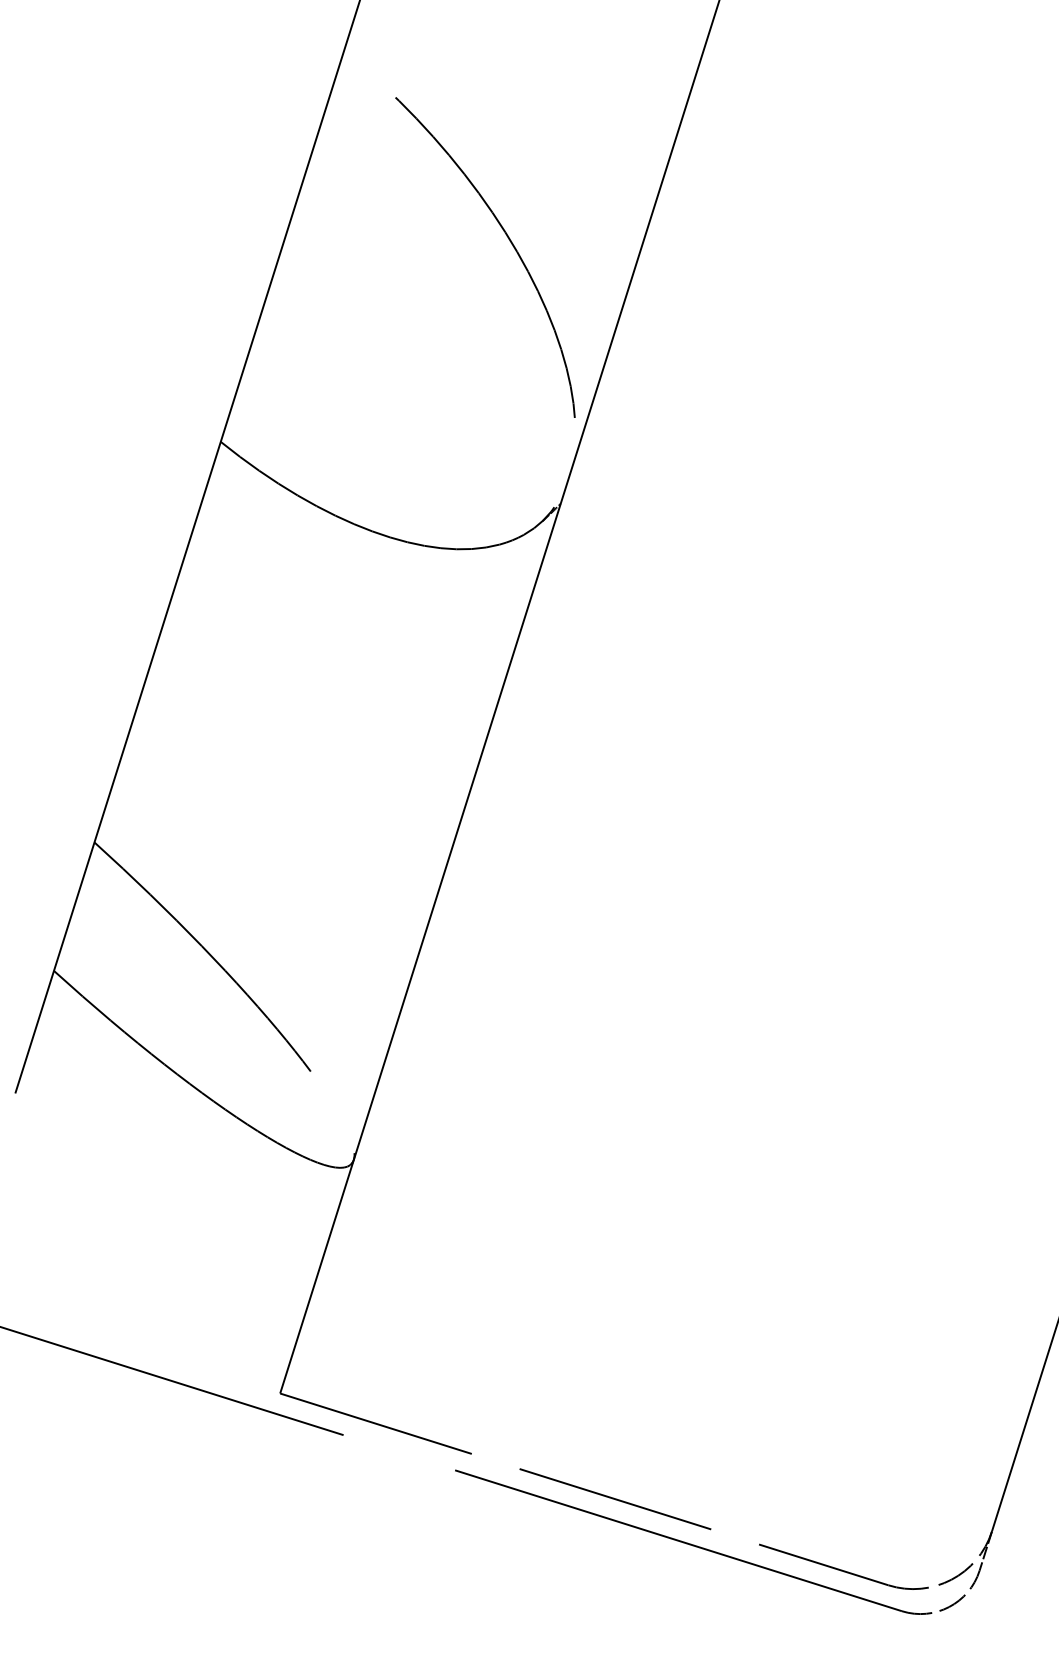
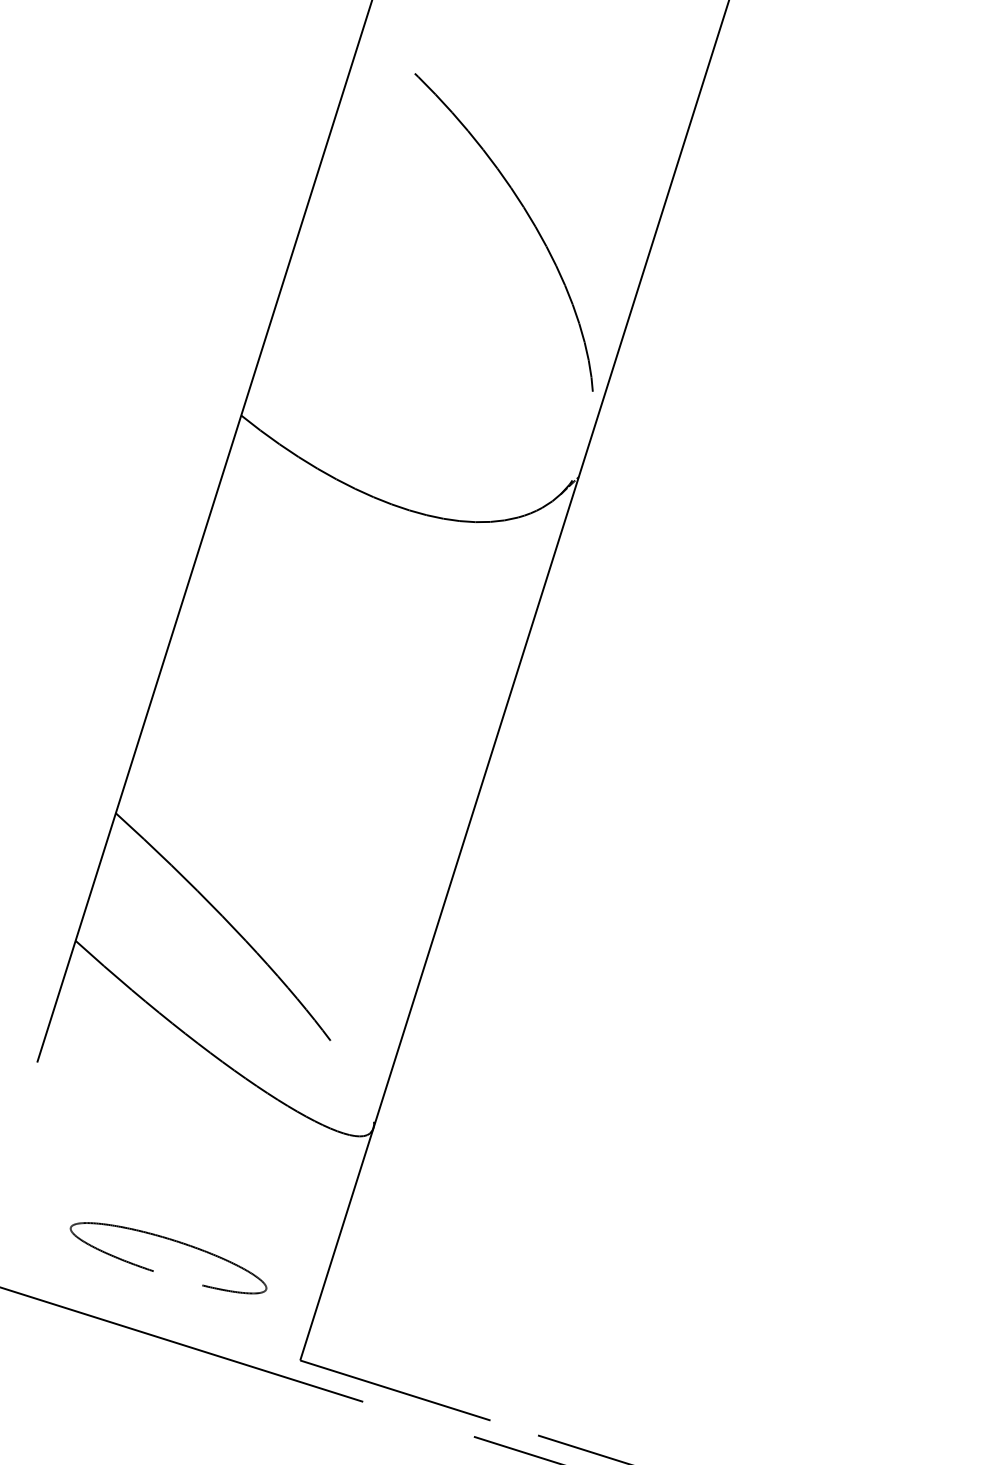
part: (151, 1273) -> (172, 1241), added

